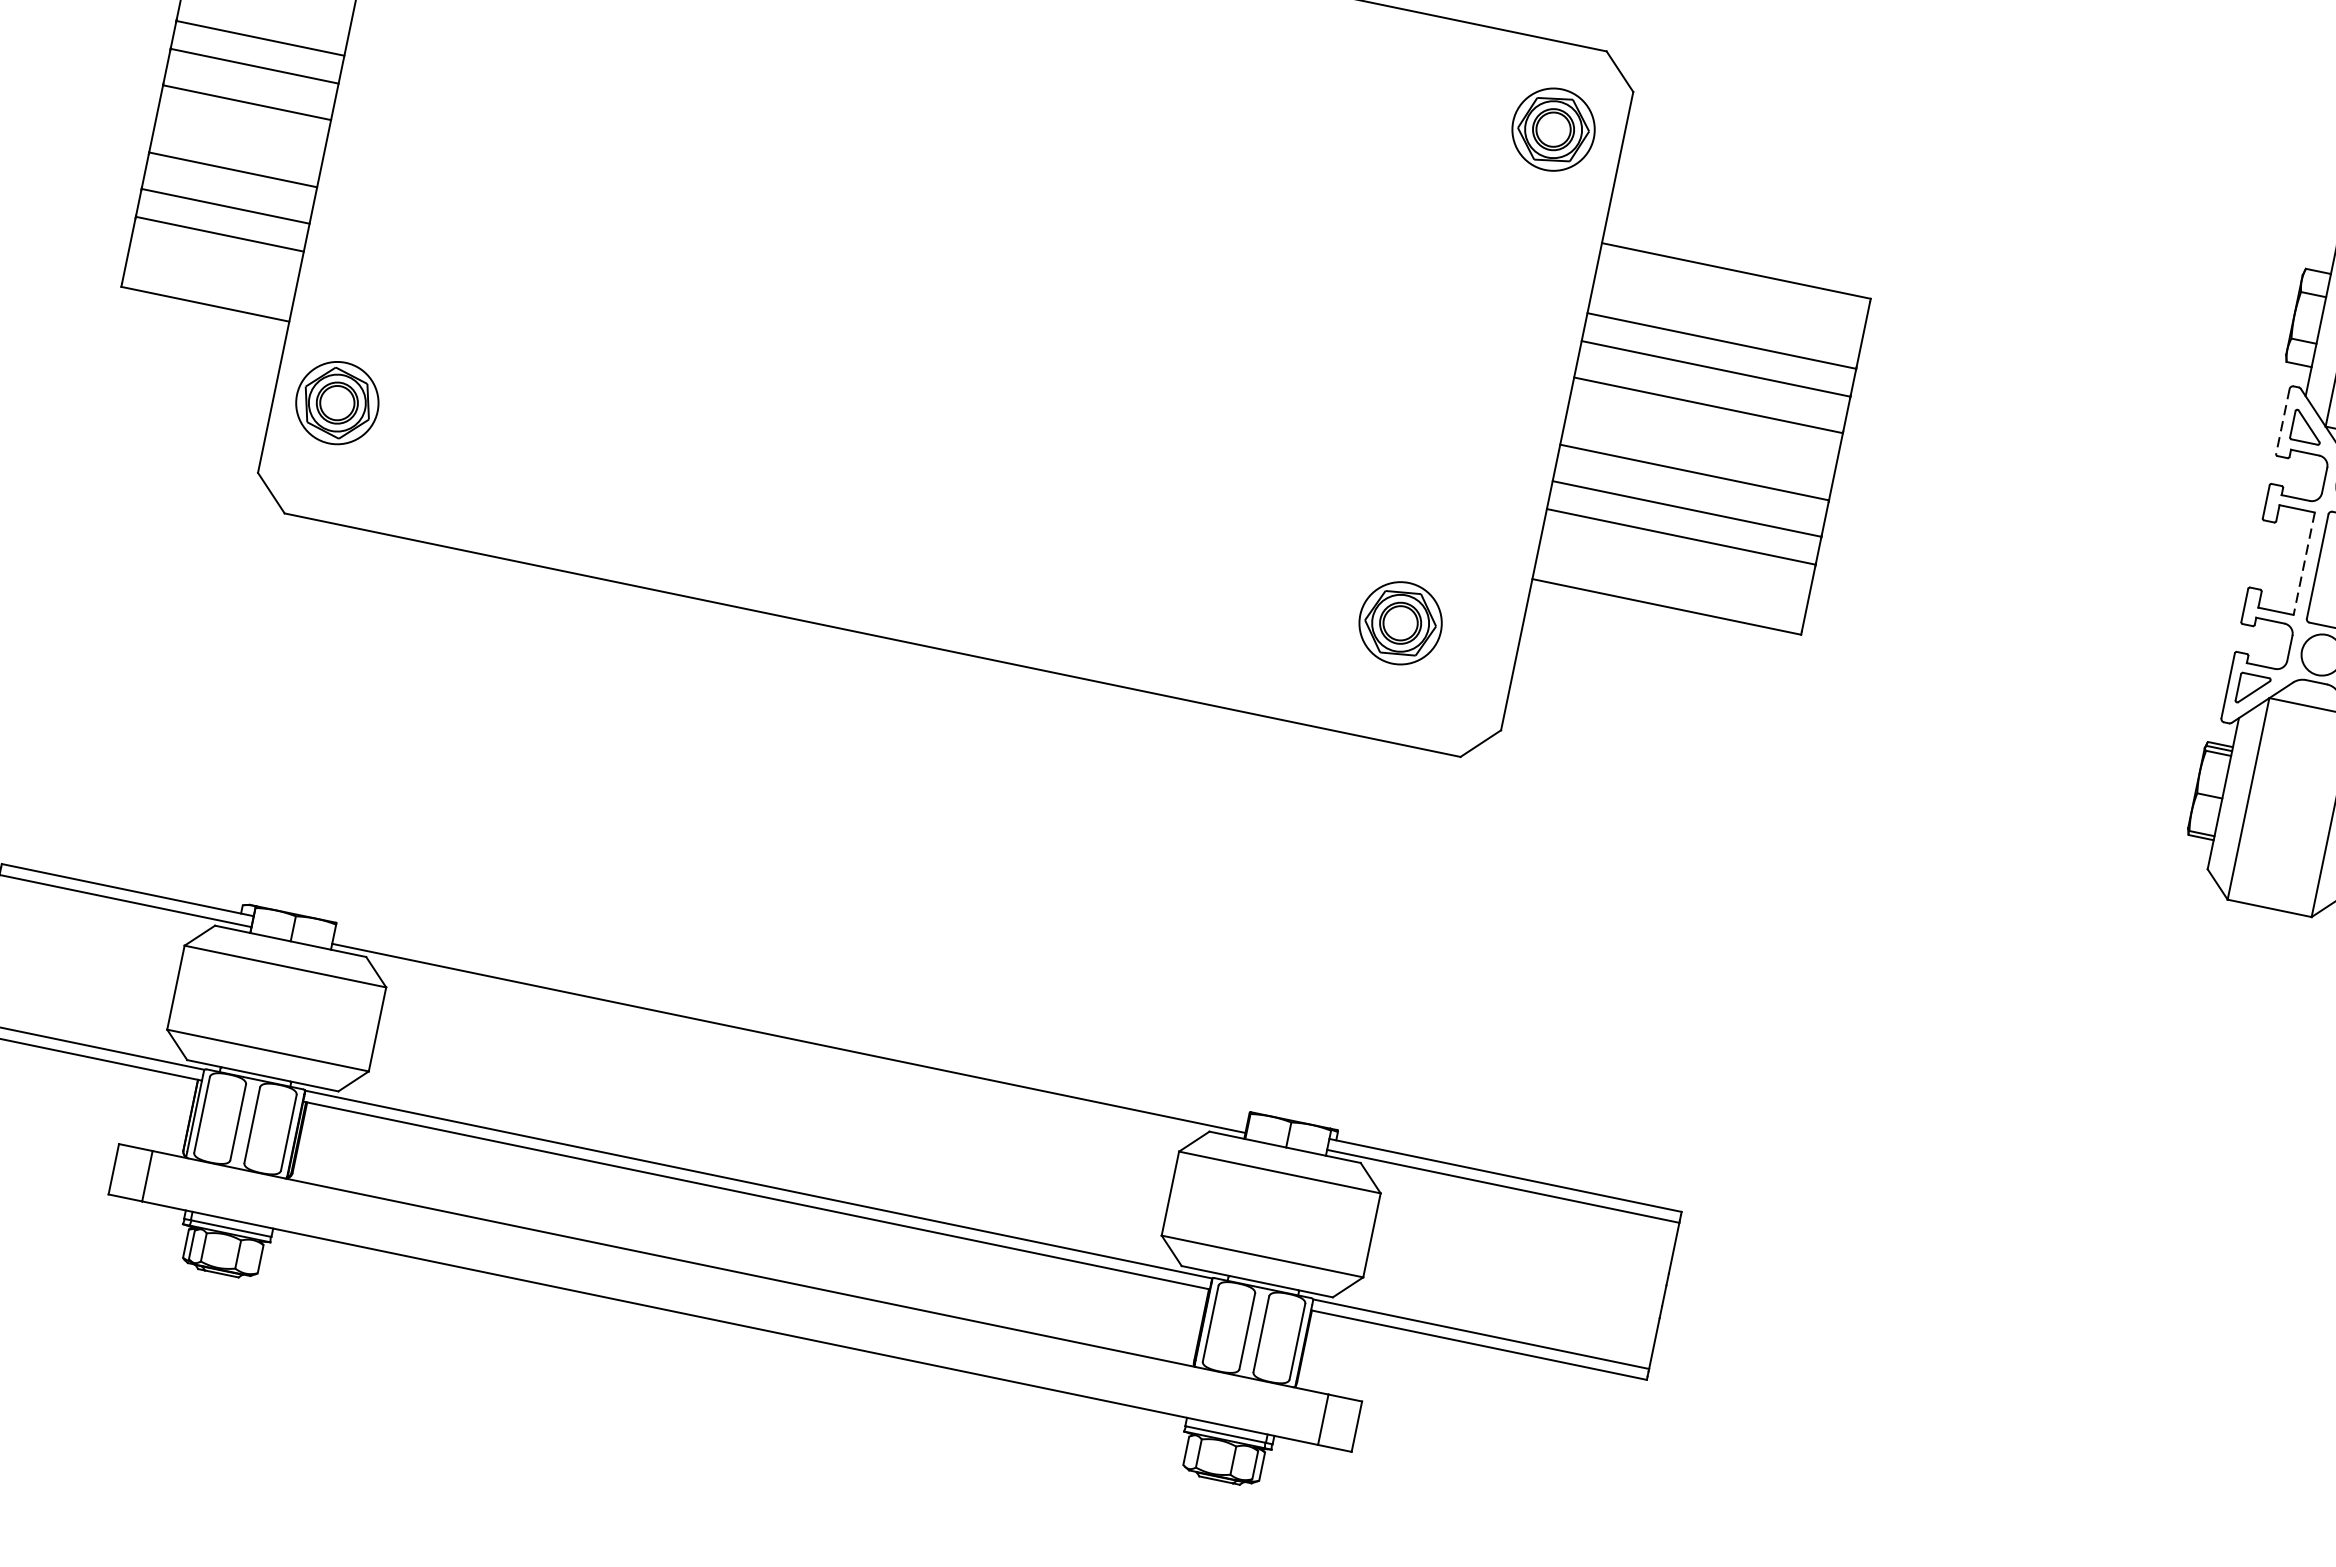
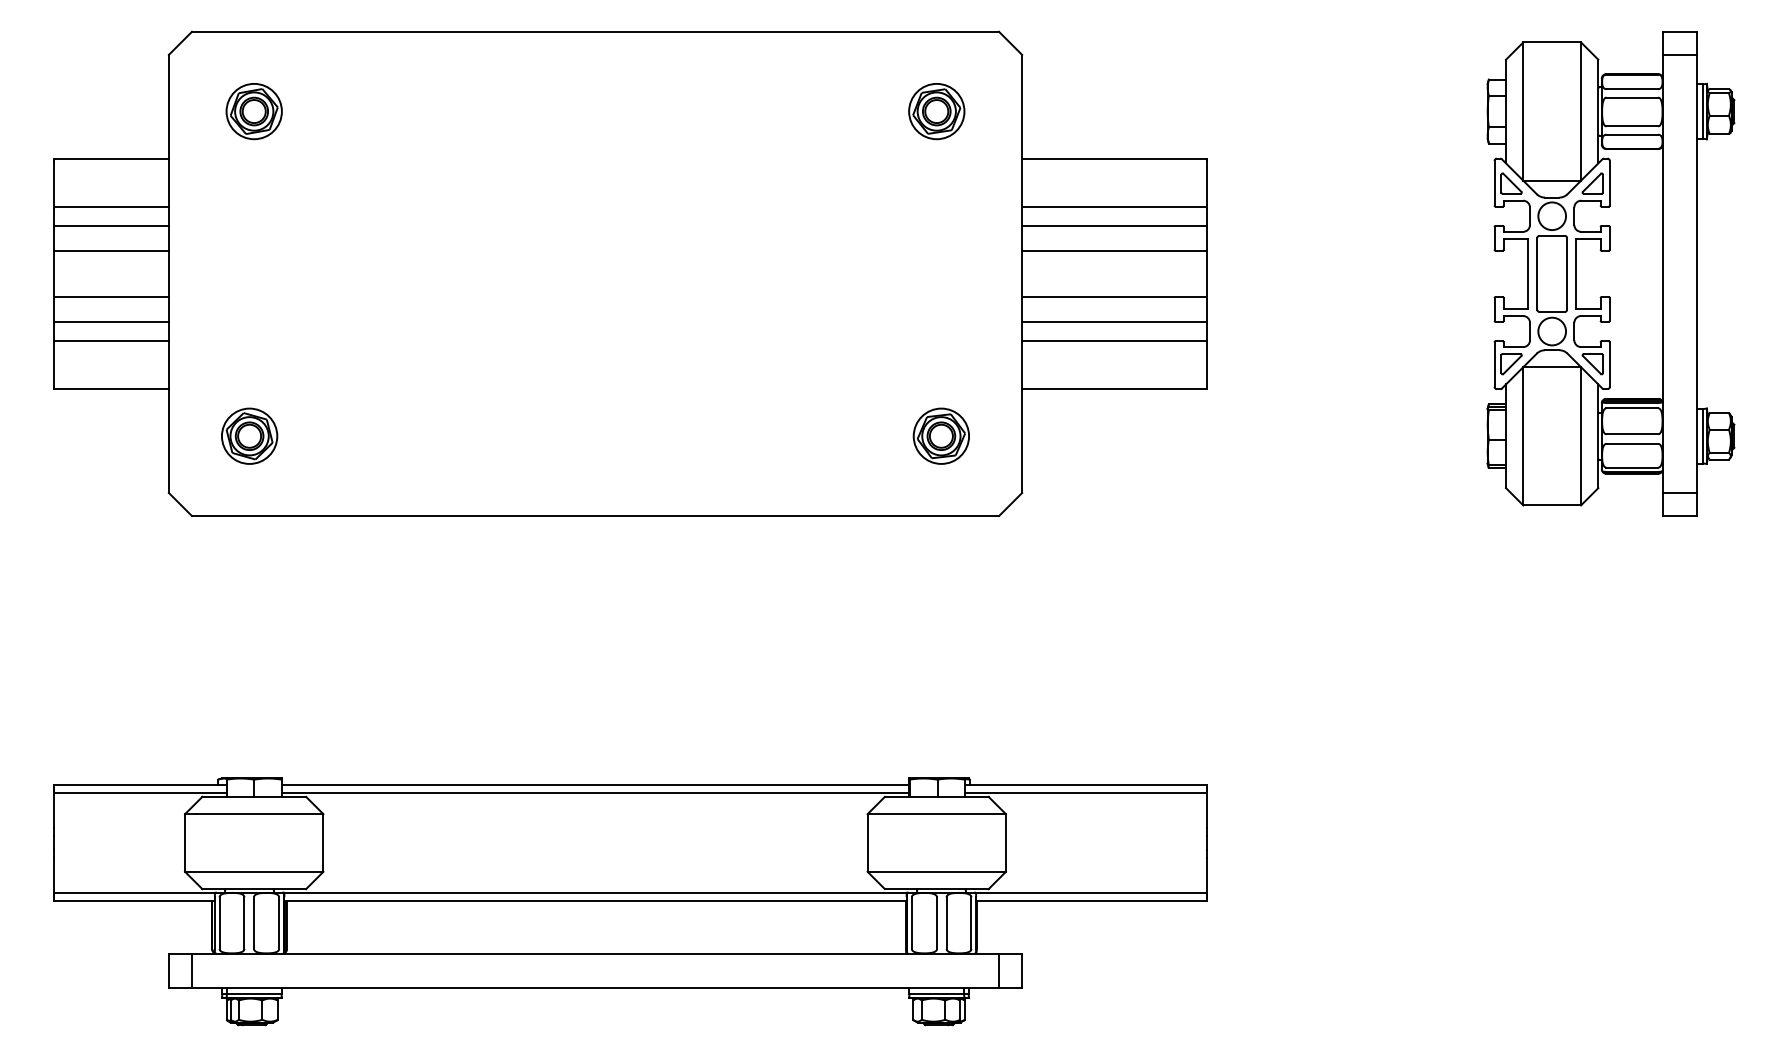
part: (1553, 129) -> (936, 111), moved
part: (337, 401) -> (249, 435), moved
line: (2282, 421) -> (1494, 183), dashed -> solid
line: (2303, 564) -> (1527, 274), dashed -> solid
line: (789, 1027) -> (594, 785), added

